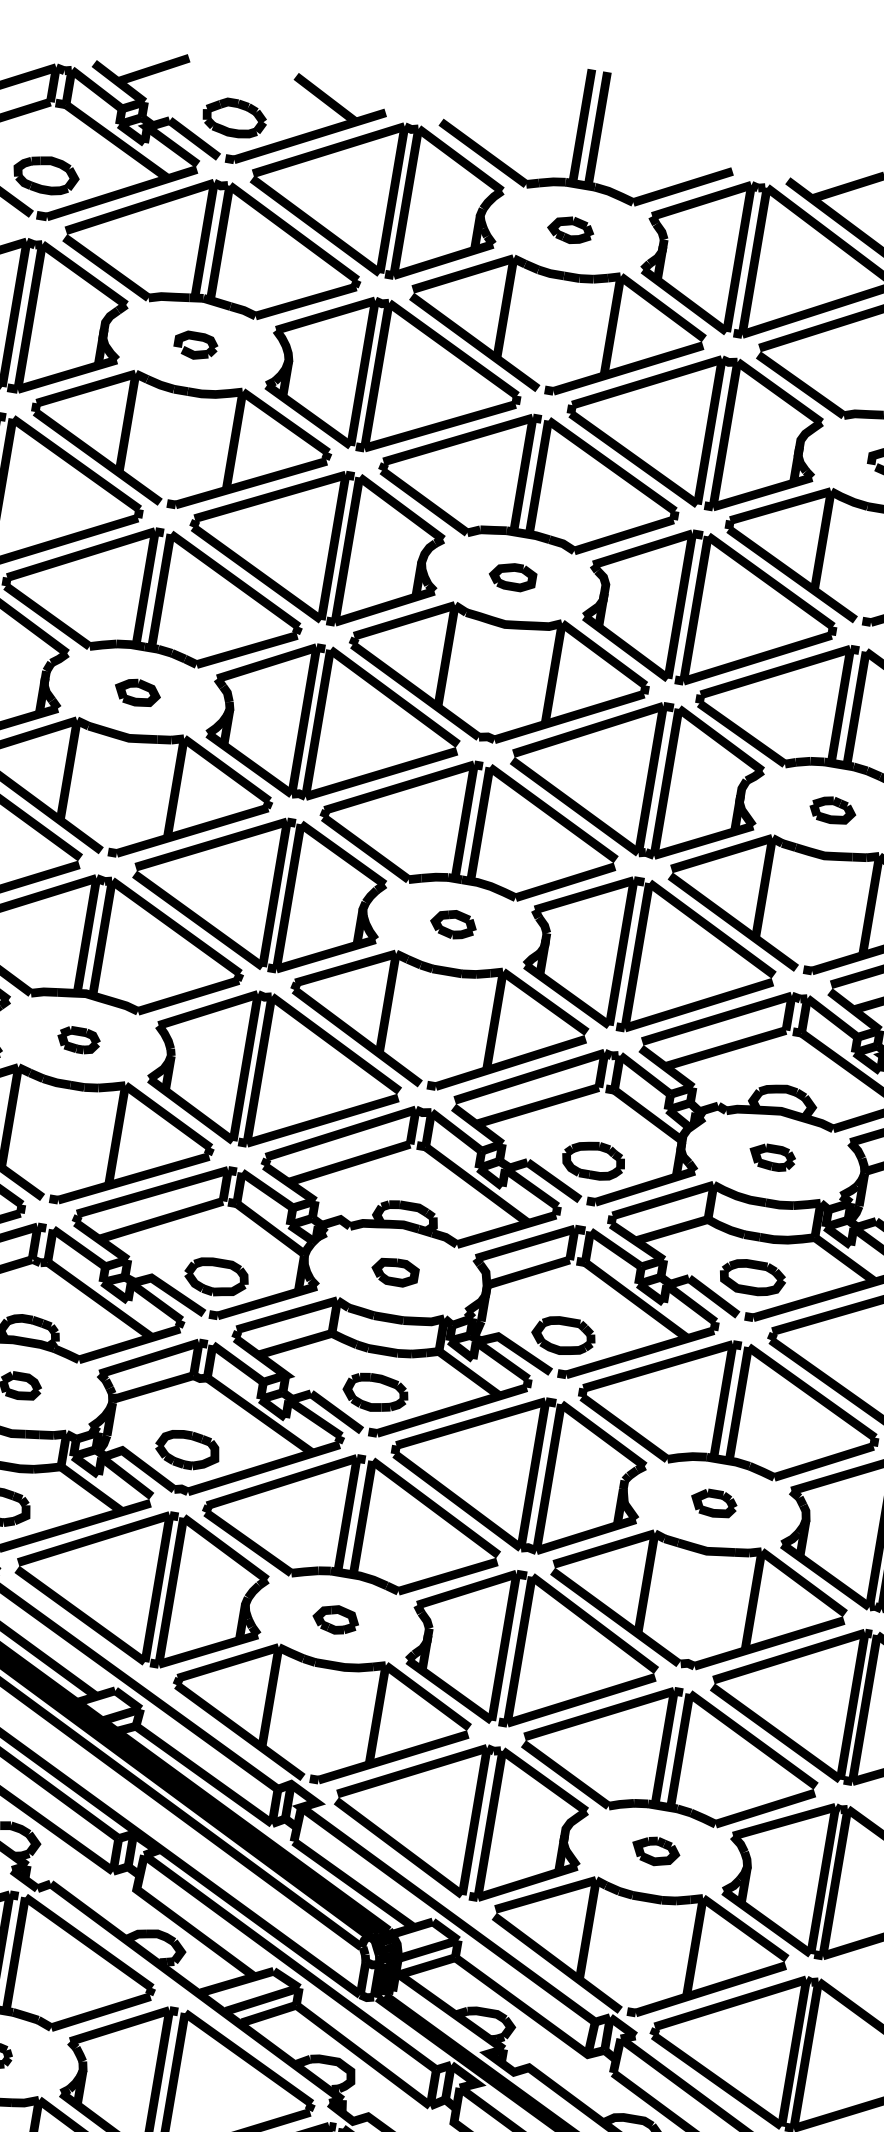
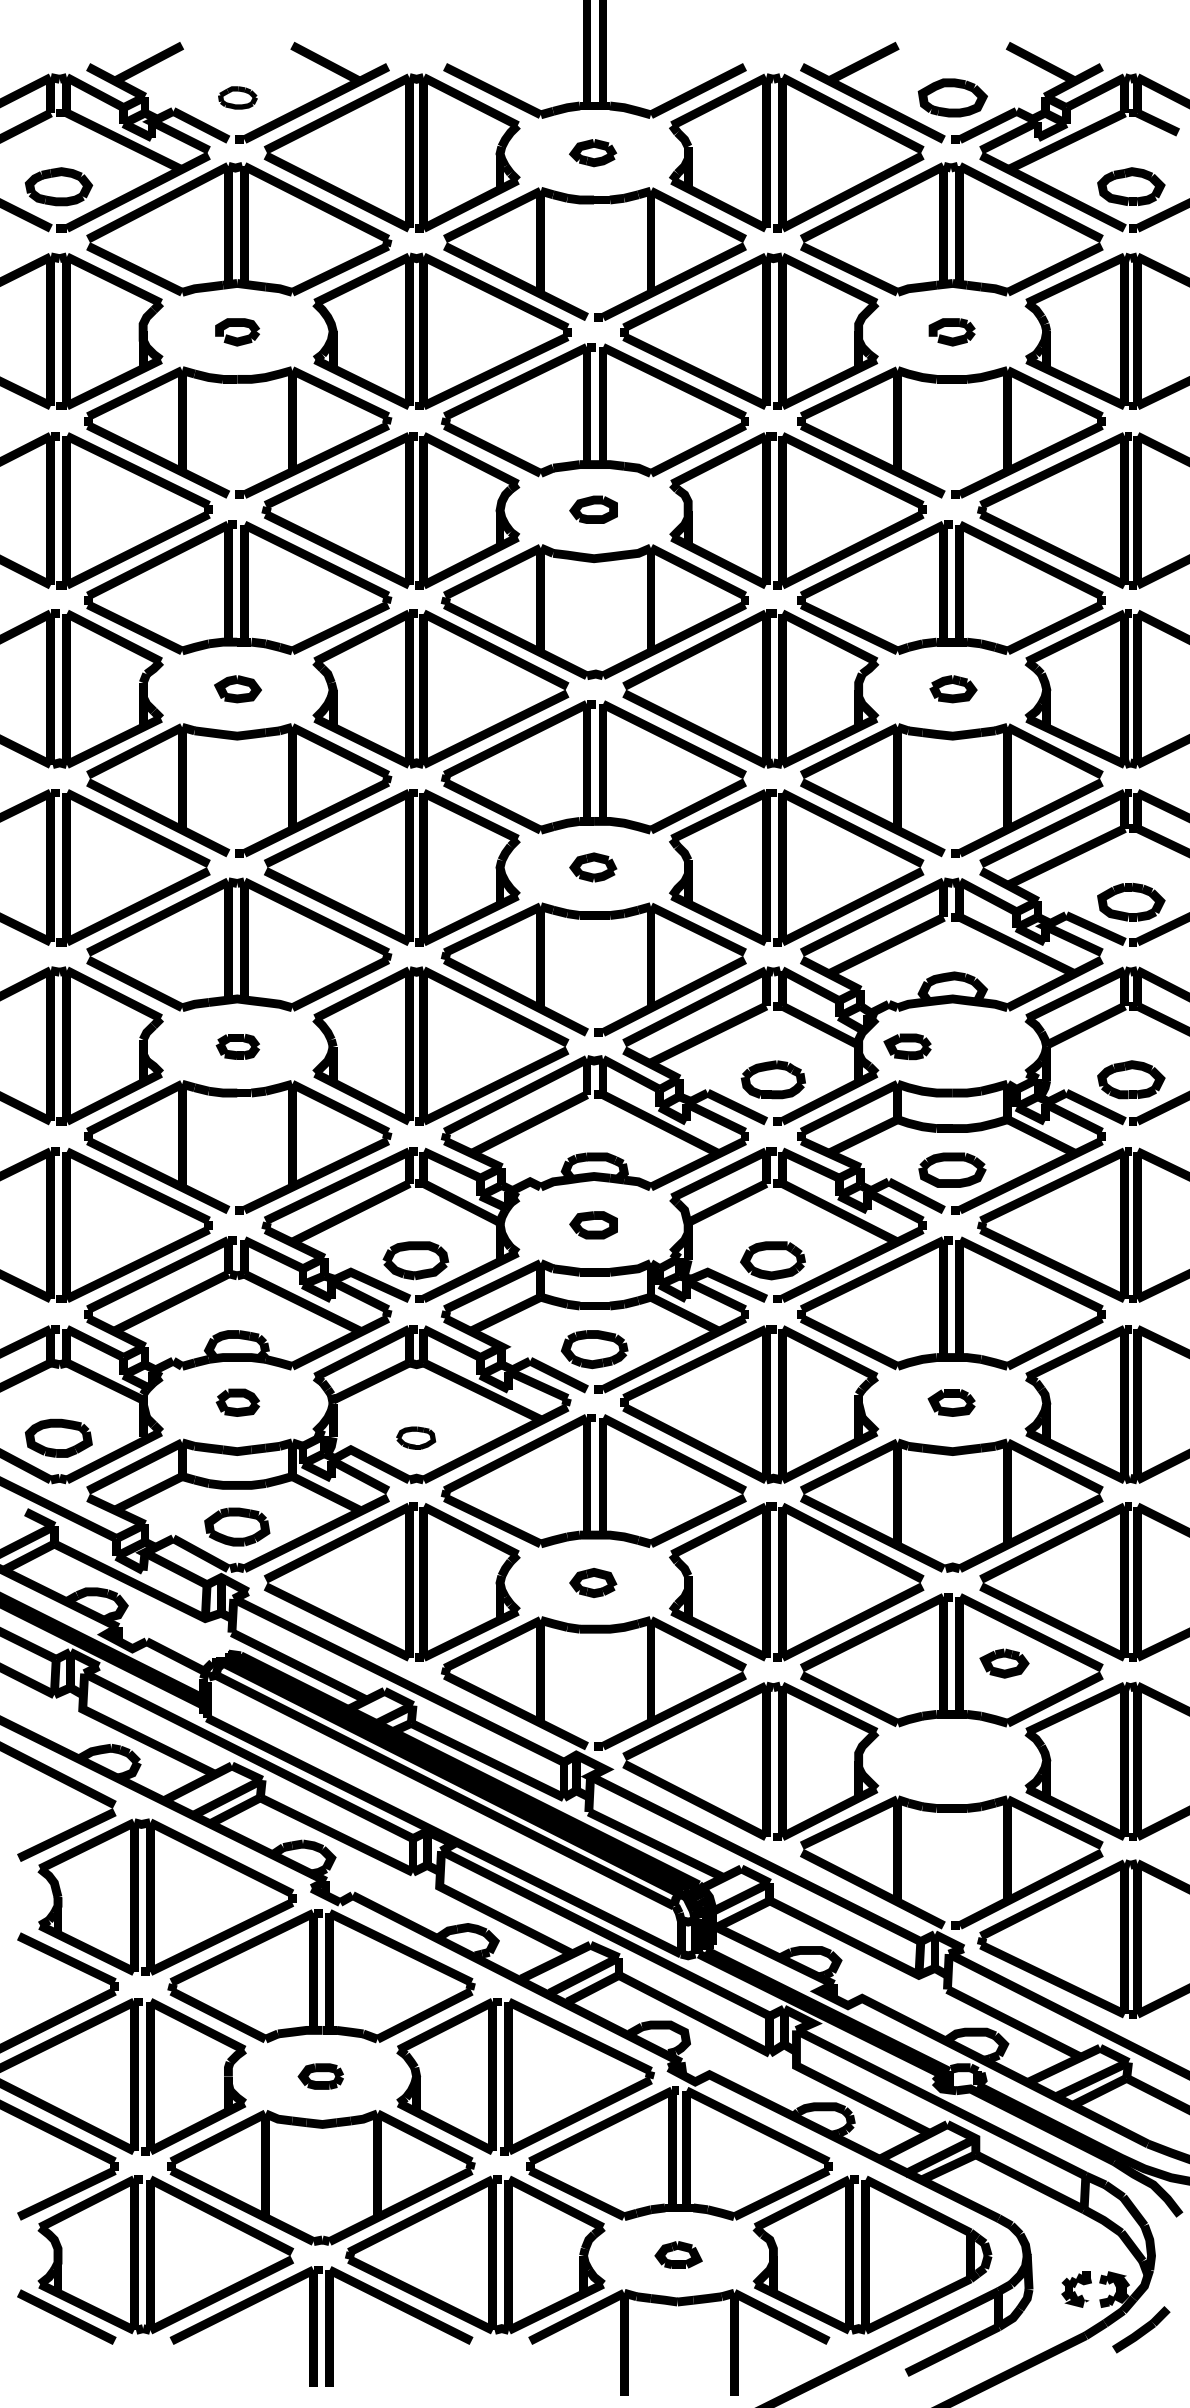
part: (234, 117) -> (237, 97), size x0.6
part: (772, 1157) -> (907, 1046), moved
part: (187, 1449) -> (415, 1437), size x0.6
part: (655, 1851) -> (1004, 1663), moved

